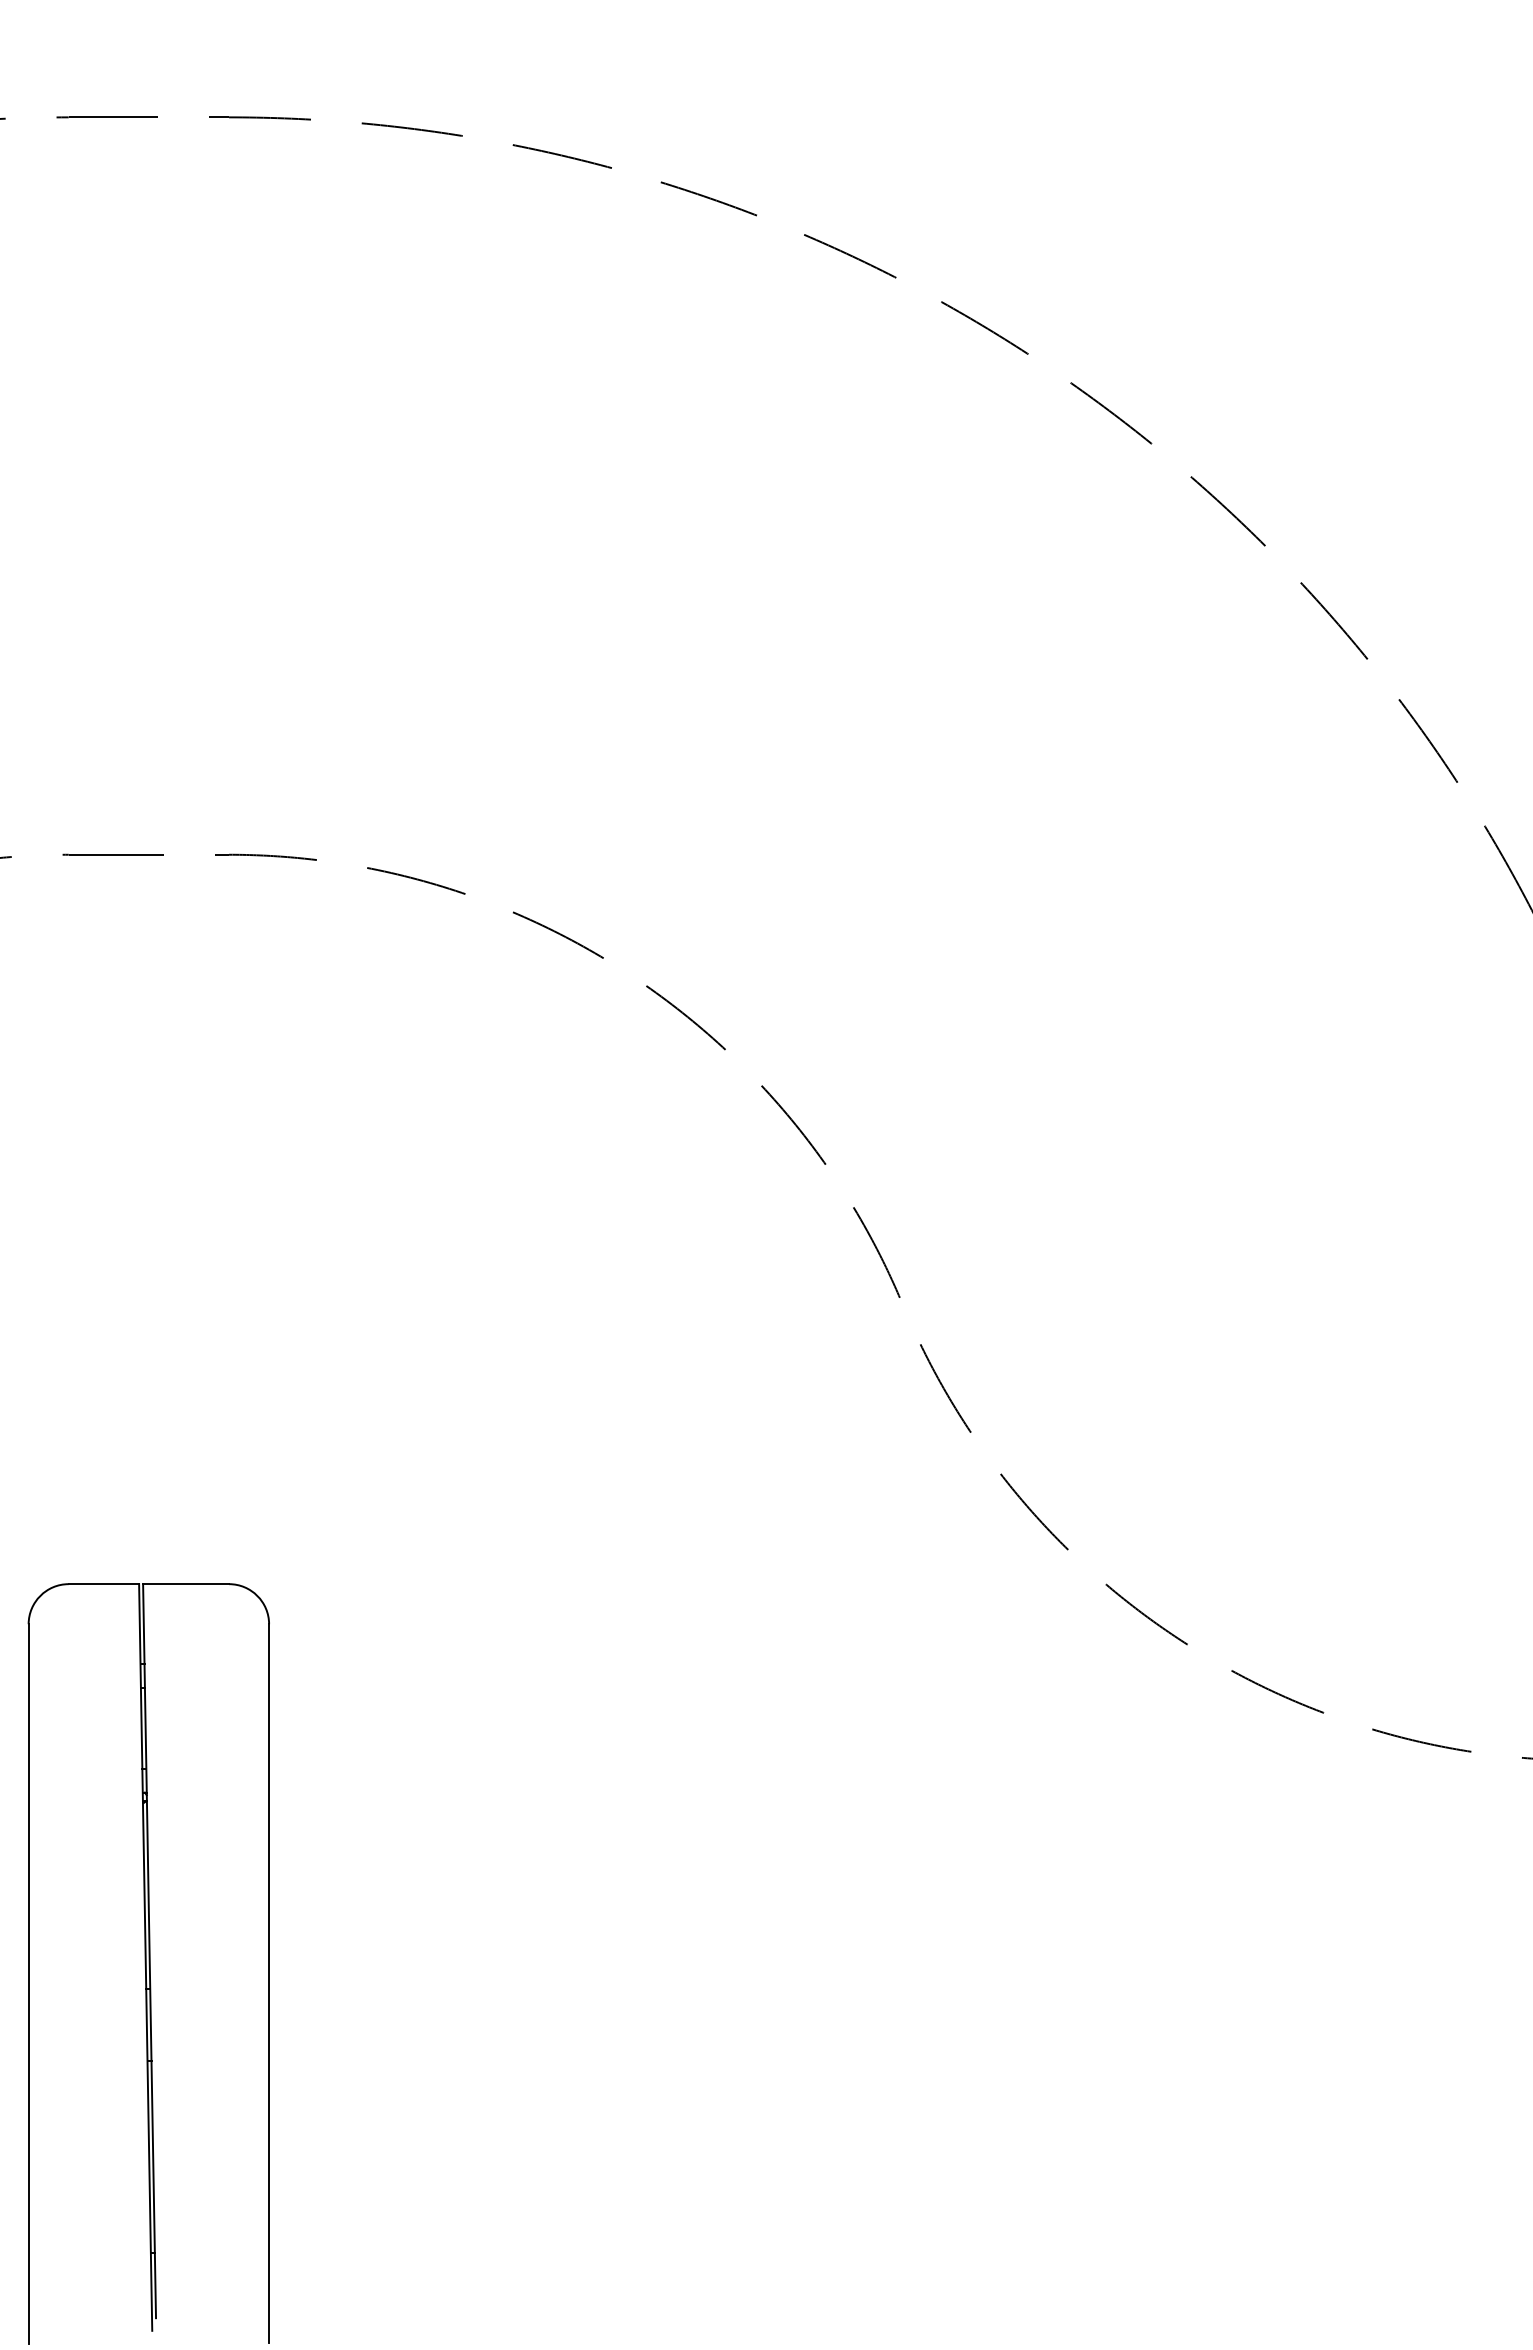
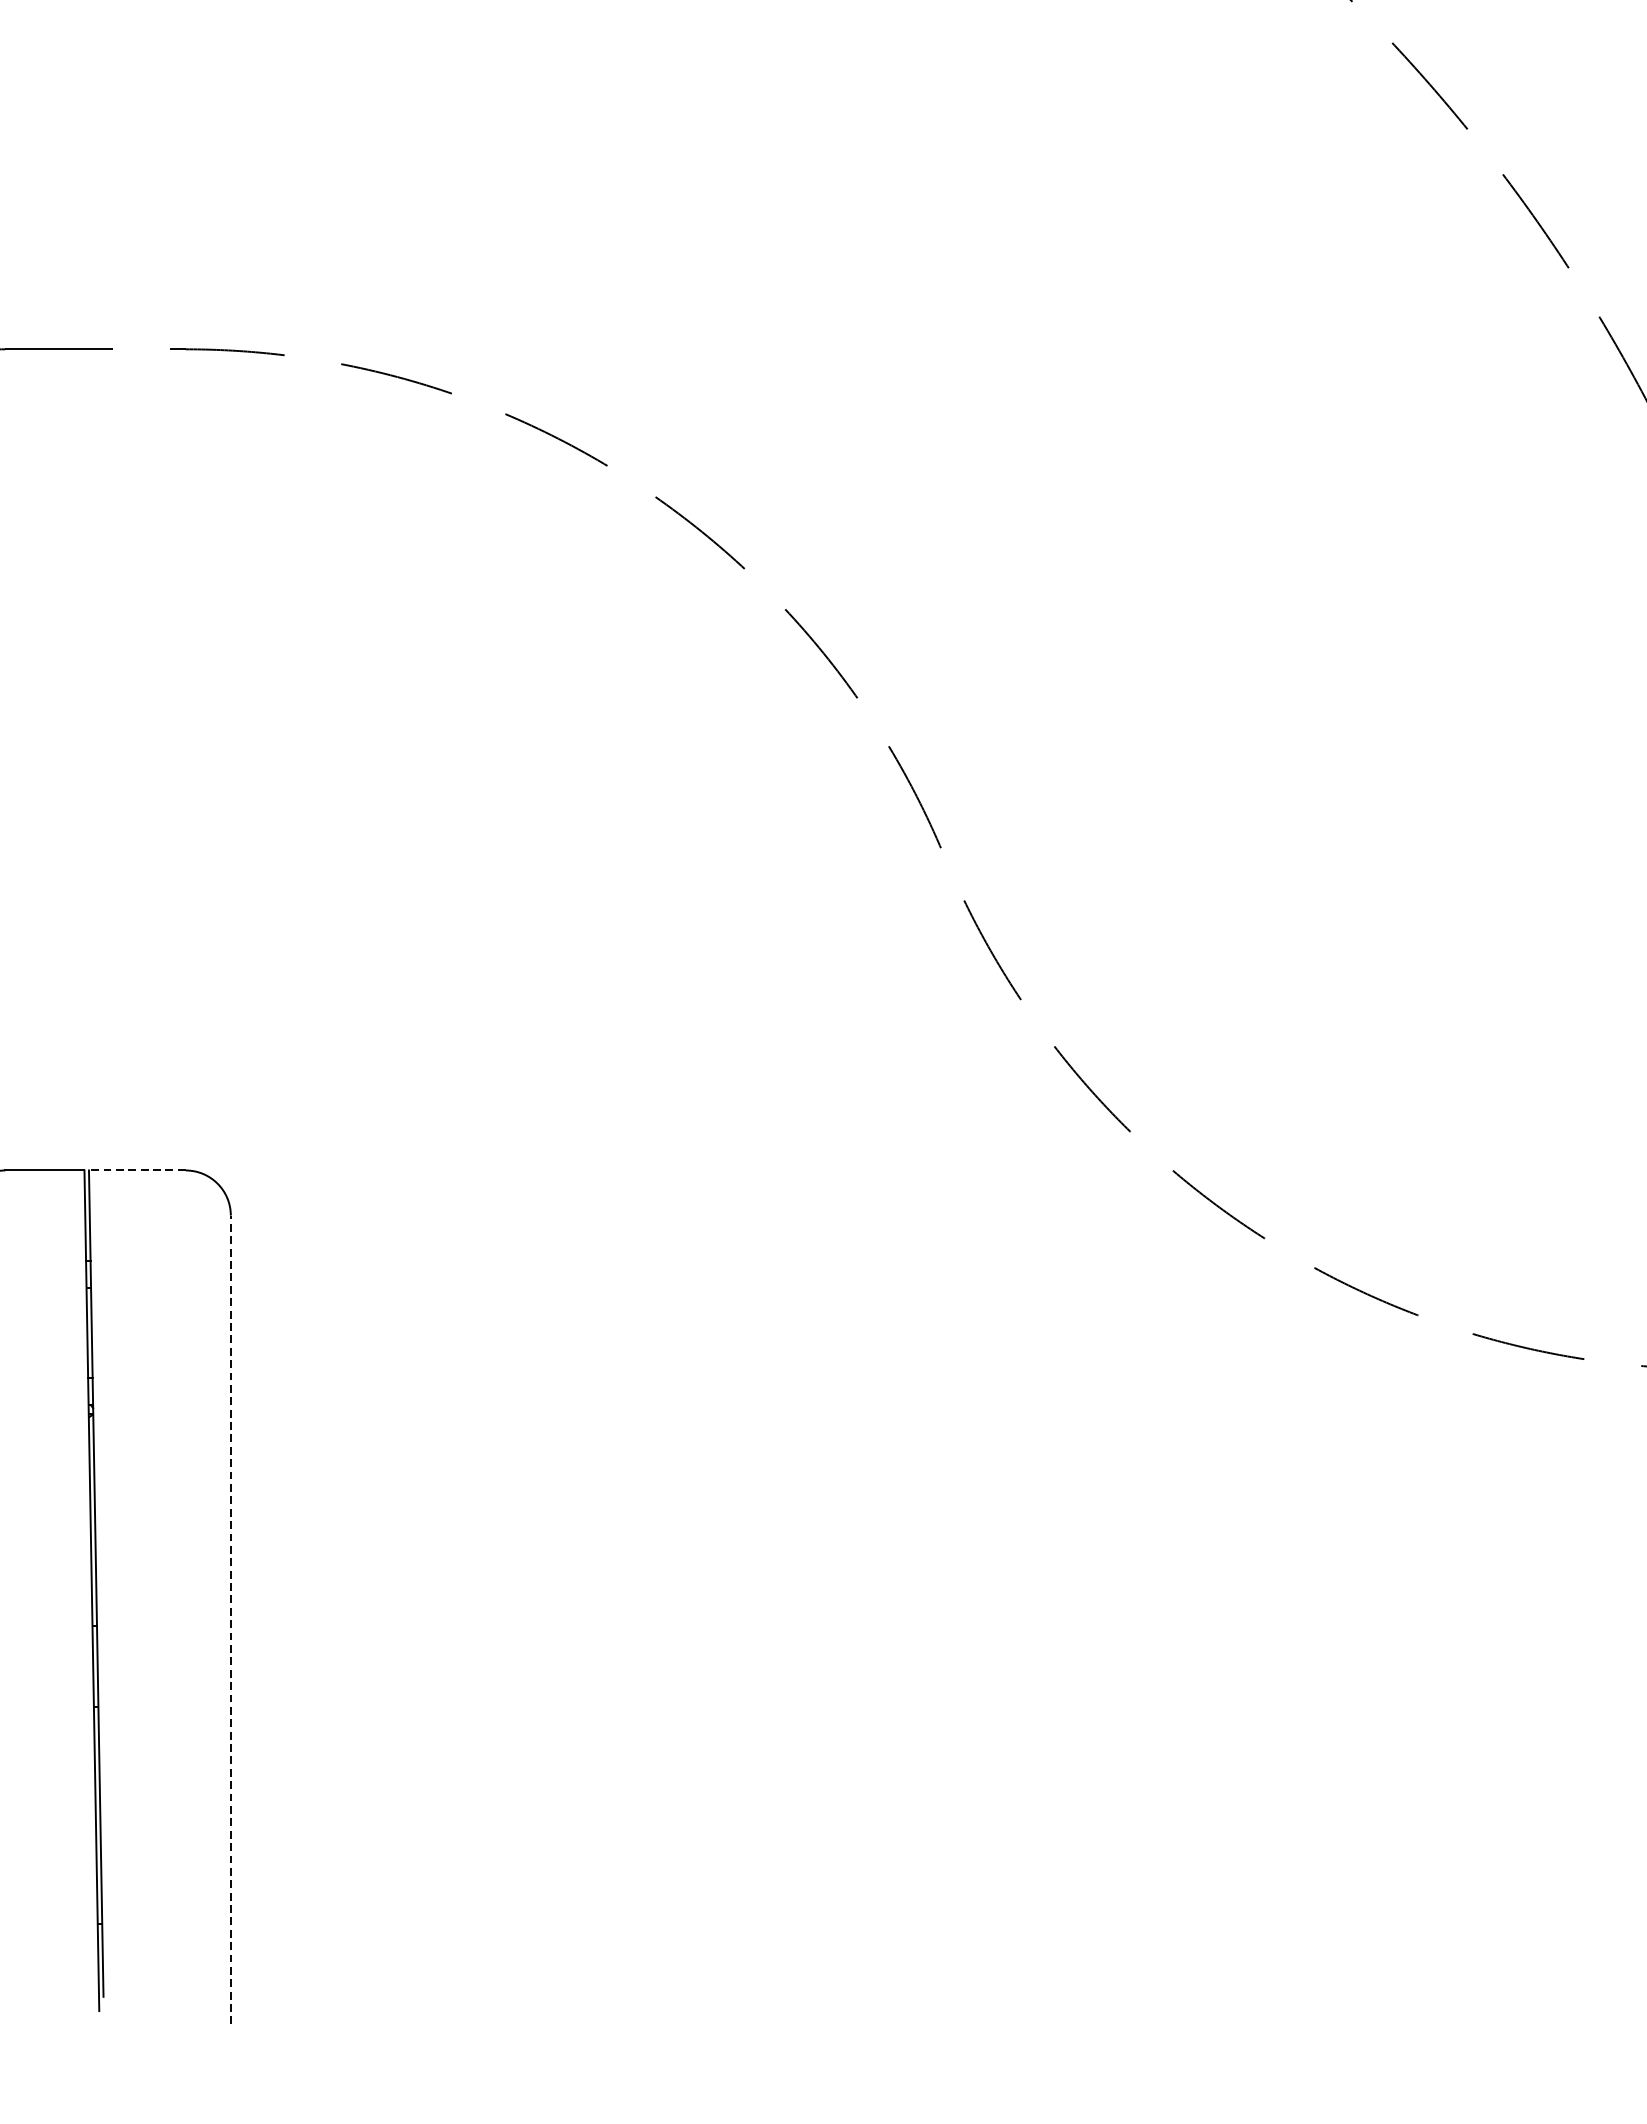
line: (186, 1584) -> (137, 1170), solid -> dashed
line: (269, 1982) -> (231, 1618), solid -> dashed

